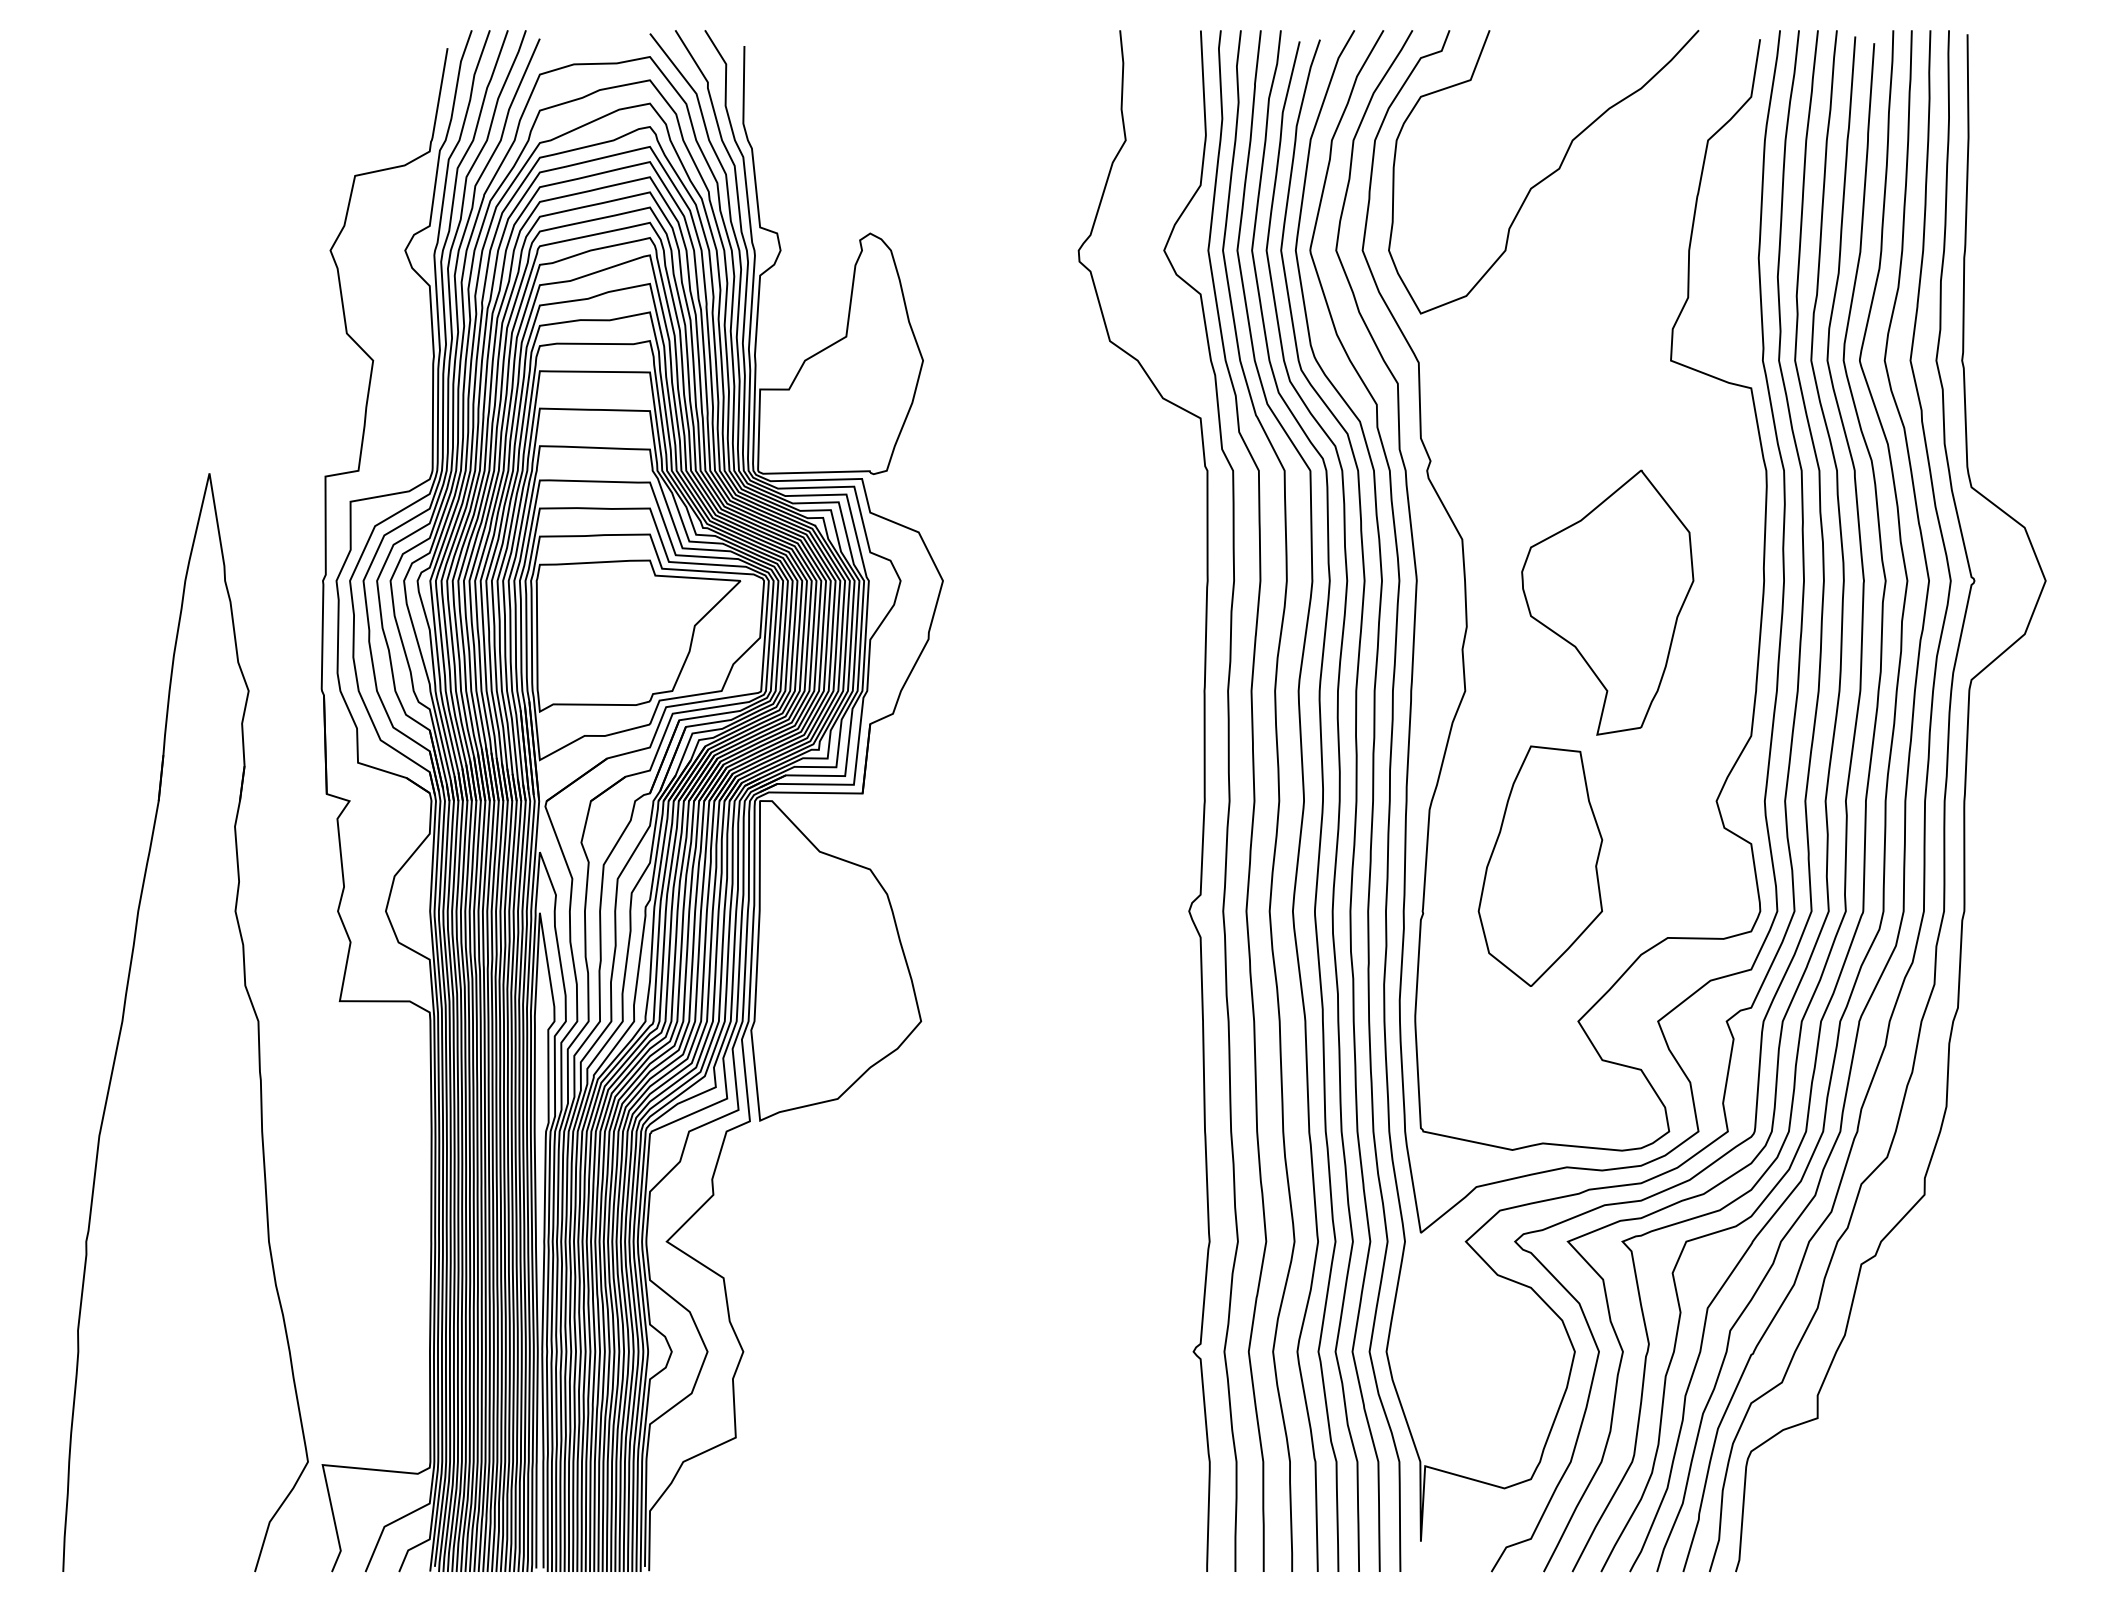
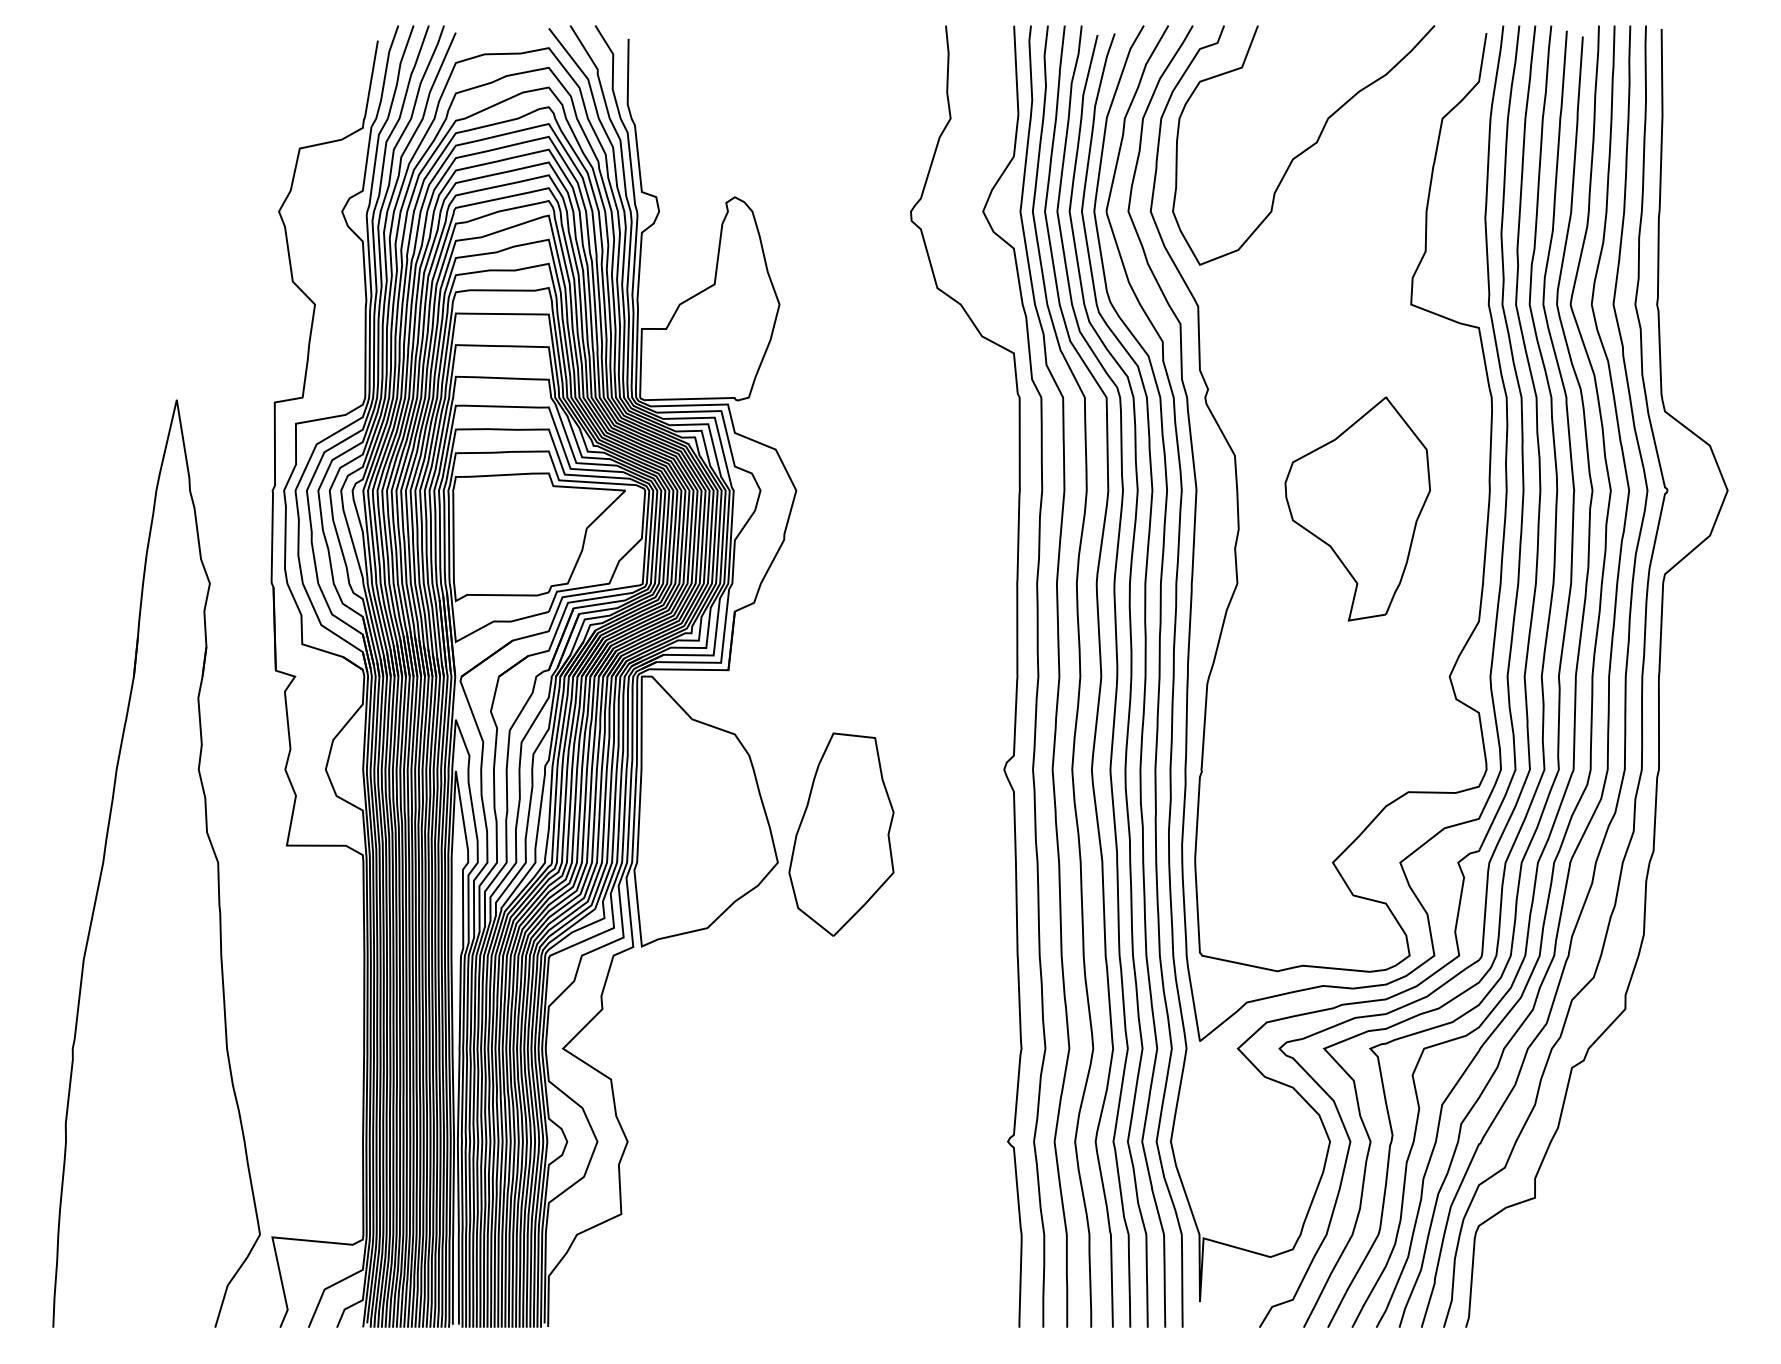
part: (1540, 865) -> (841, 834), moved

